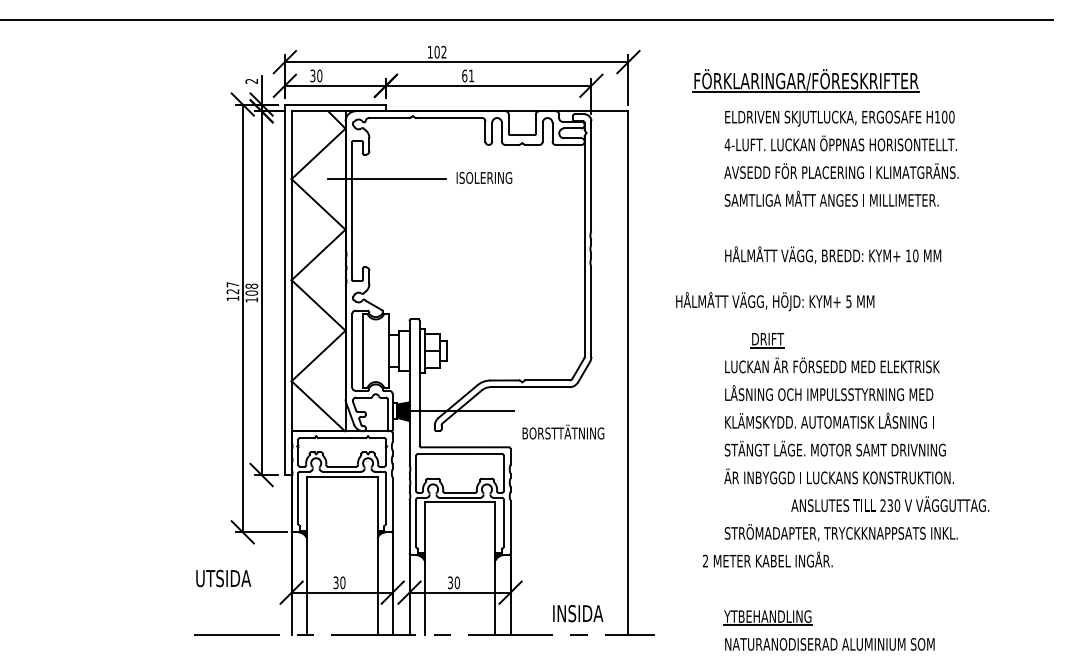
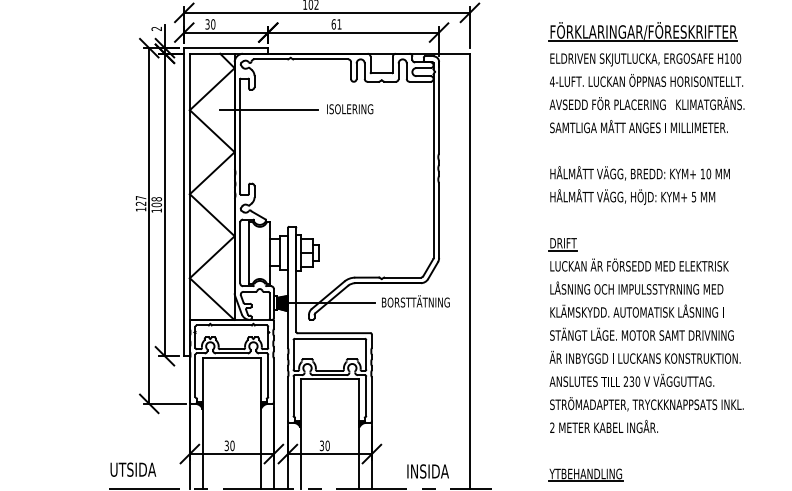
part: (805, 80) -> (642, 31), moved
text: (775, 301) -> (632, 196), moved
part: (767, 340) -> (563, 244), moved
text: (563, 431) -> (415, 300), moved
text: (890, 503) -> (632, 379), moved
text: (767, 559) -> (603, 426), moved
text: (223, 578) -> (133, 469), moved

